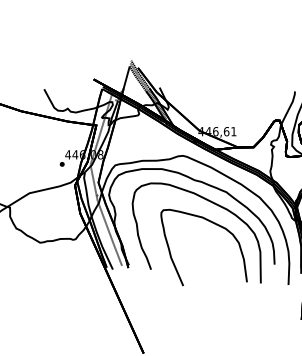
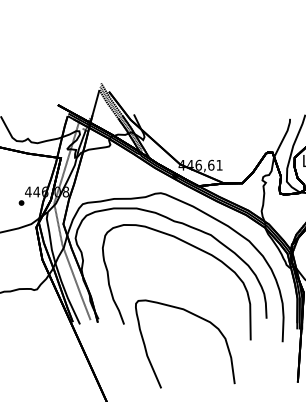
curve: (214, 224) -> (197, 317), moved

